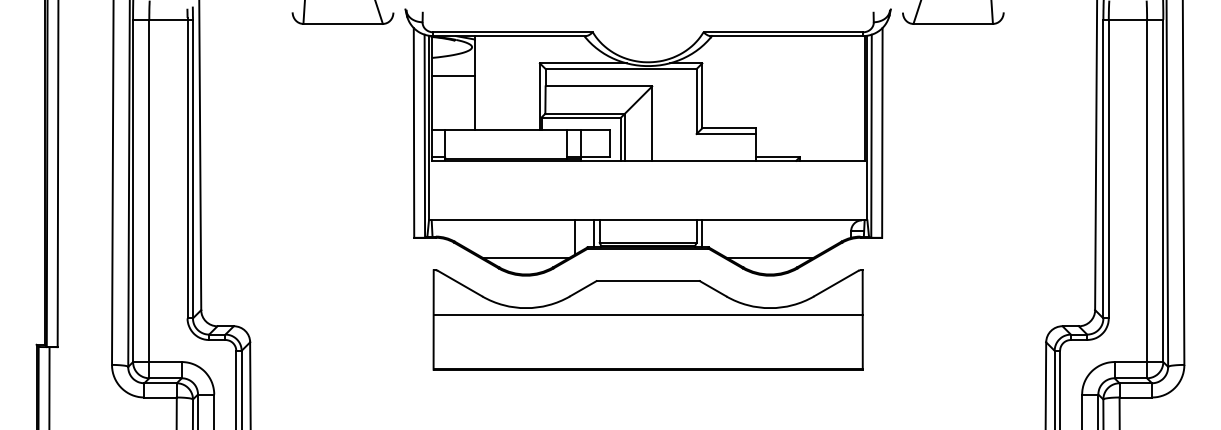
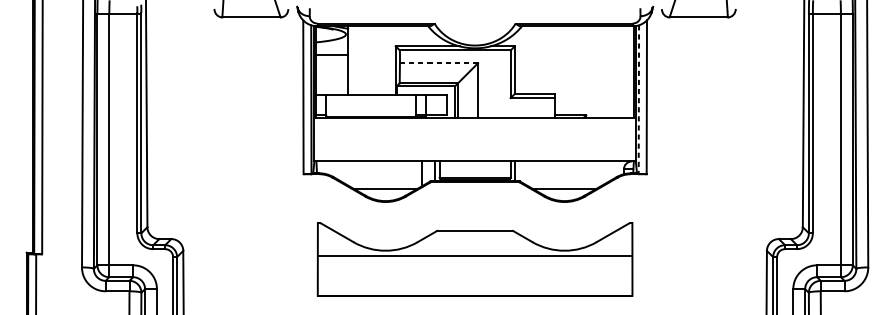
line: (598, 86) -> (438, 63), solid -> dashed
line: (871, 136) -> (638, 99), solid -> dashed
part: (647, 319) -> (474, 259), moved

